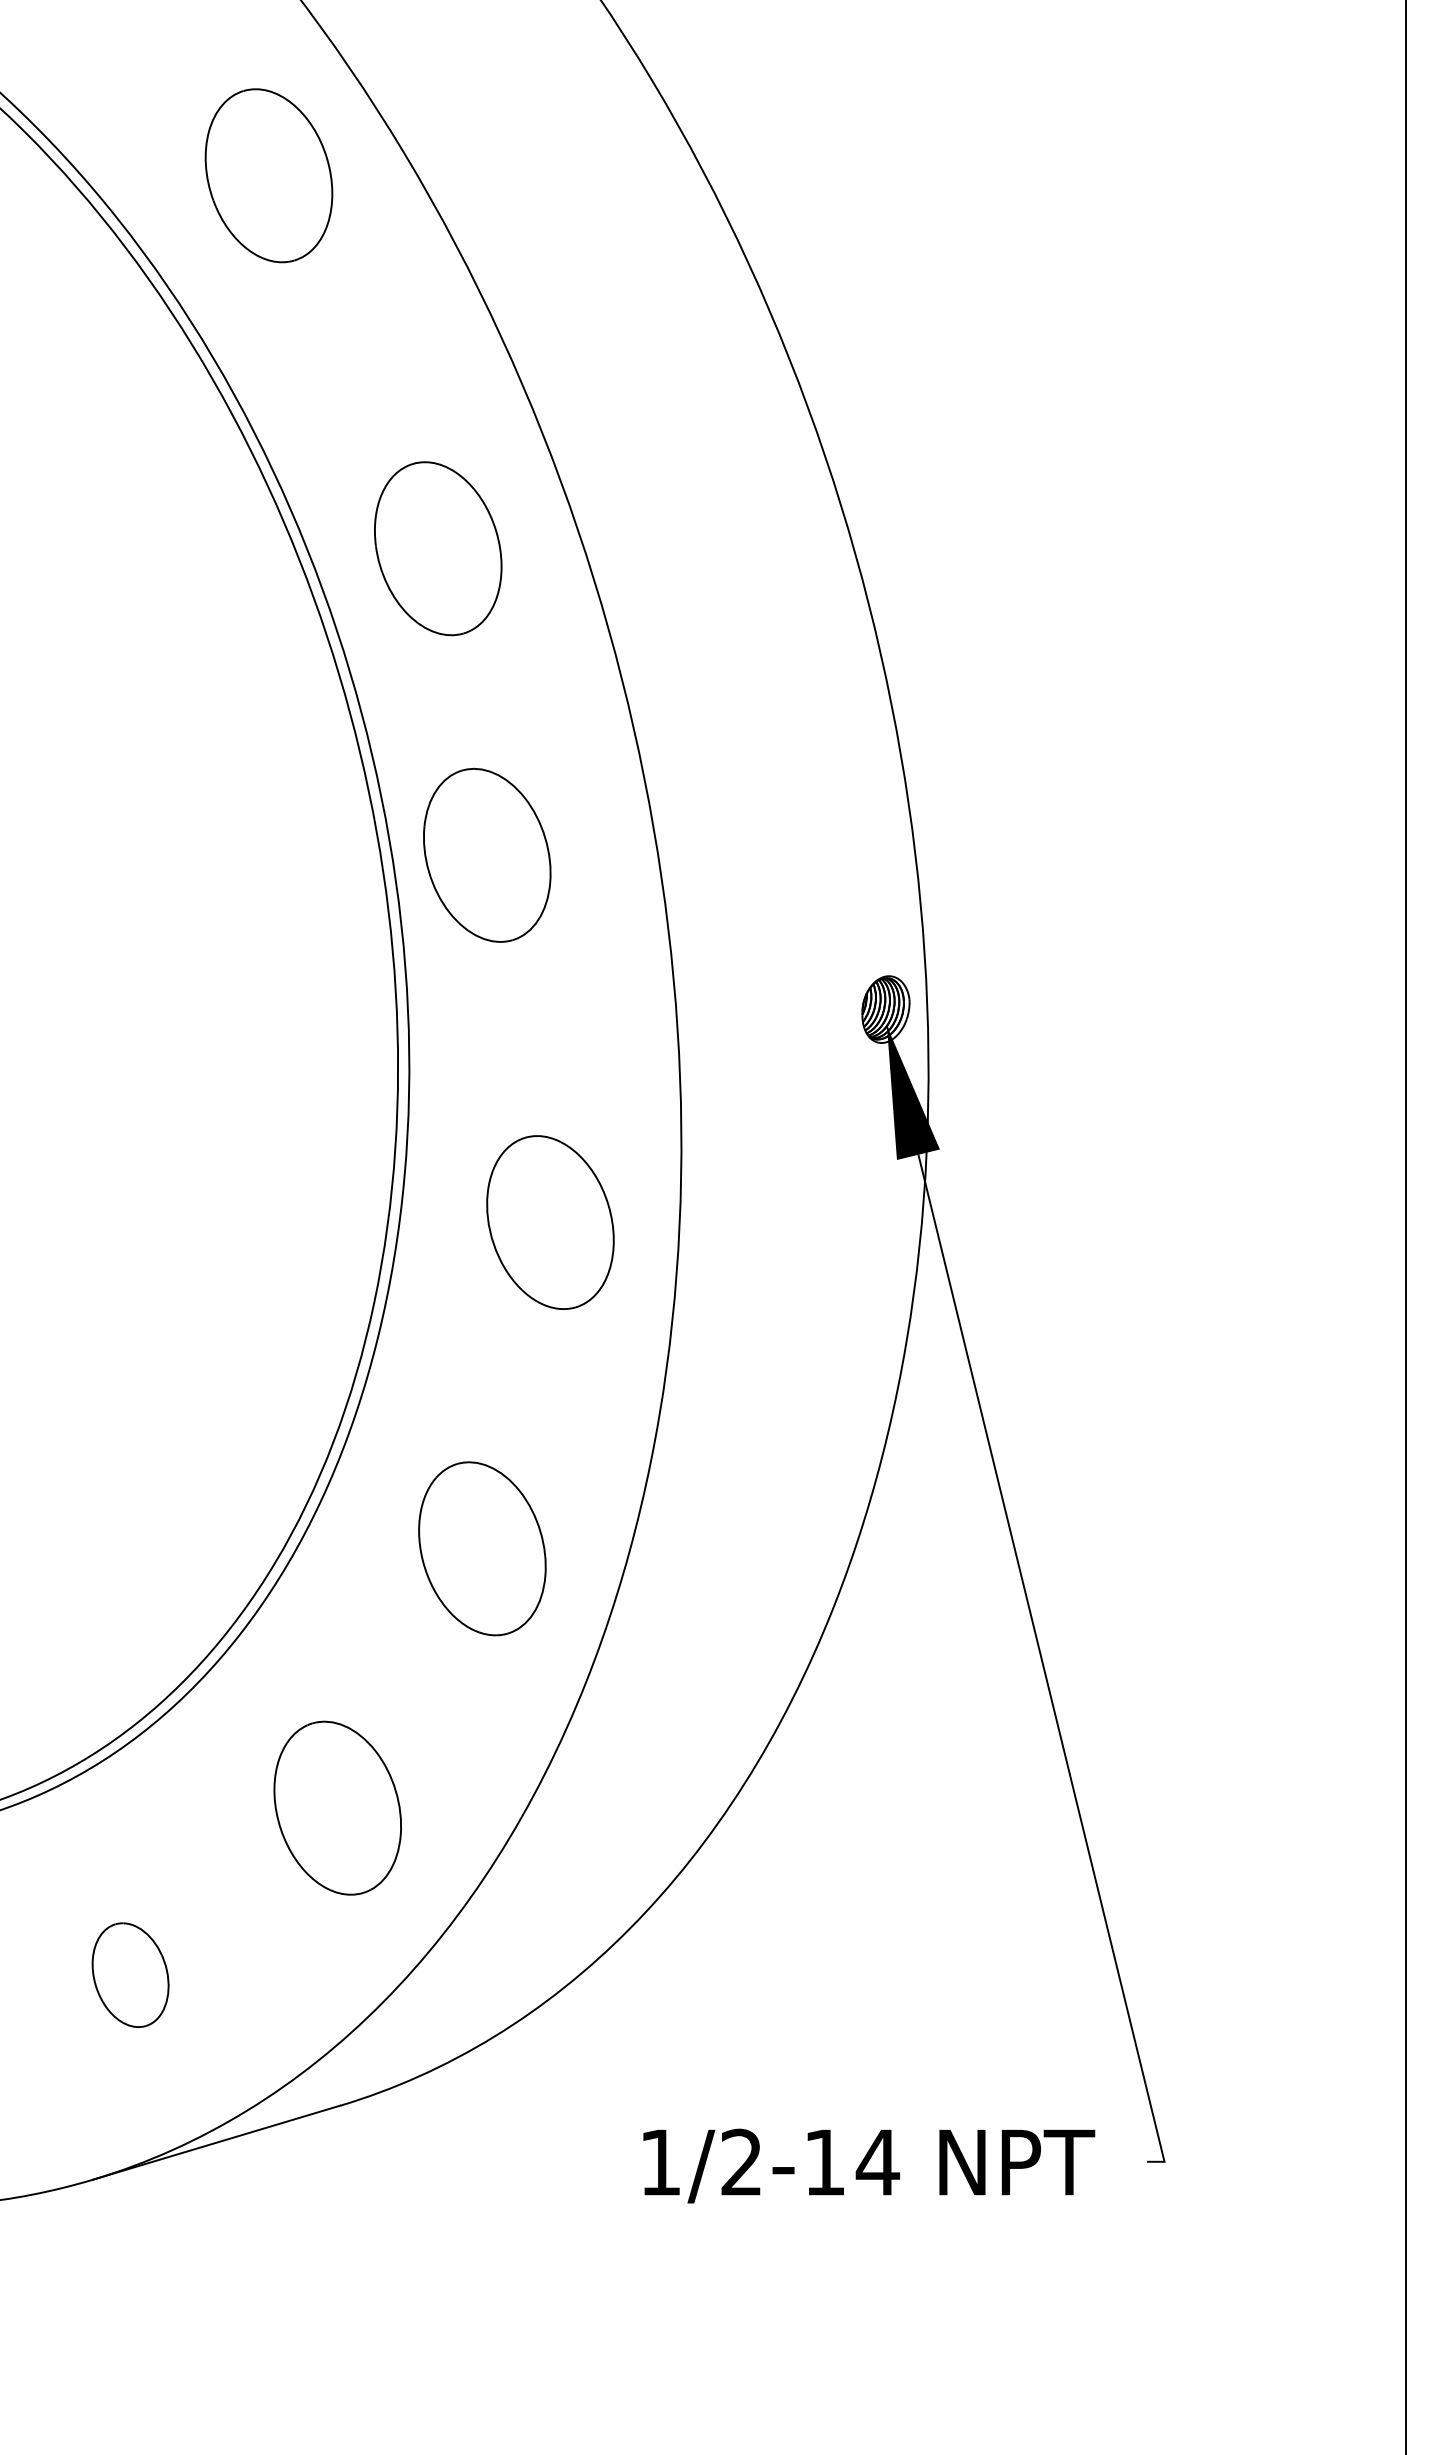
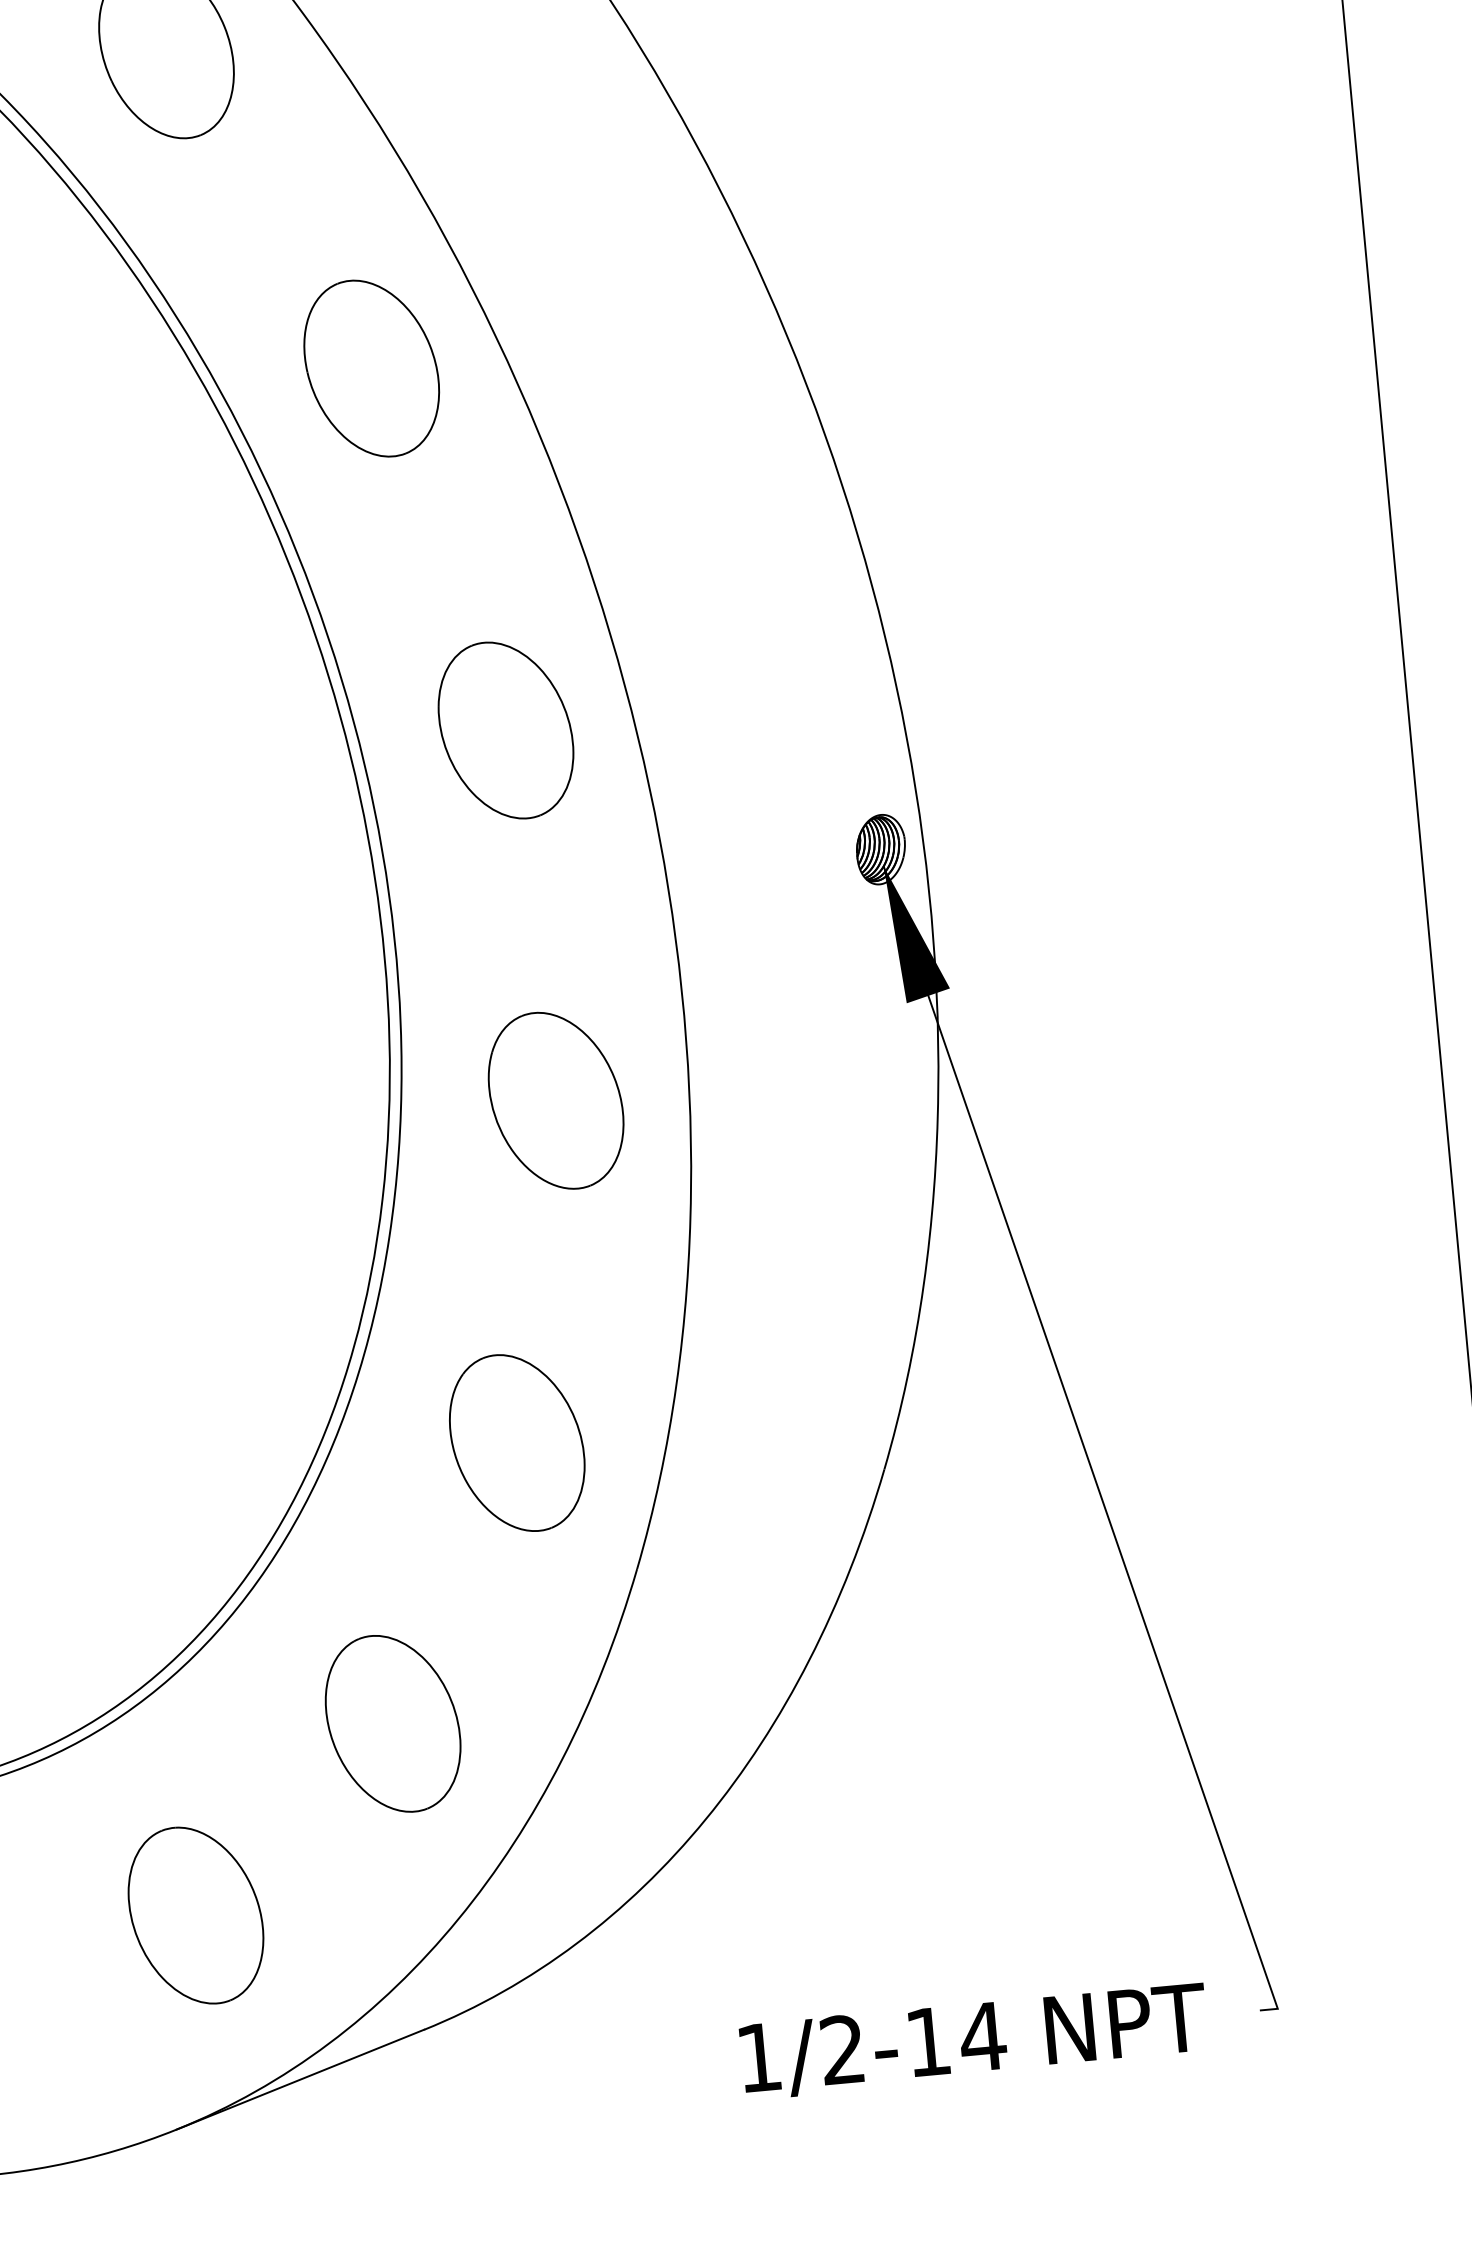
part: (438, 548) -> (371, 368), moved
part: (487, 855) -> (506, 730), moved
part: (130, 1974) -> (195, 1914), size x1.67

